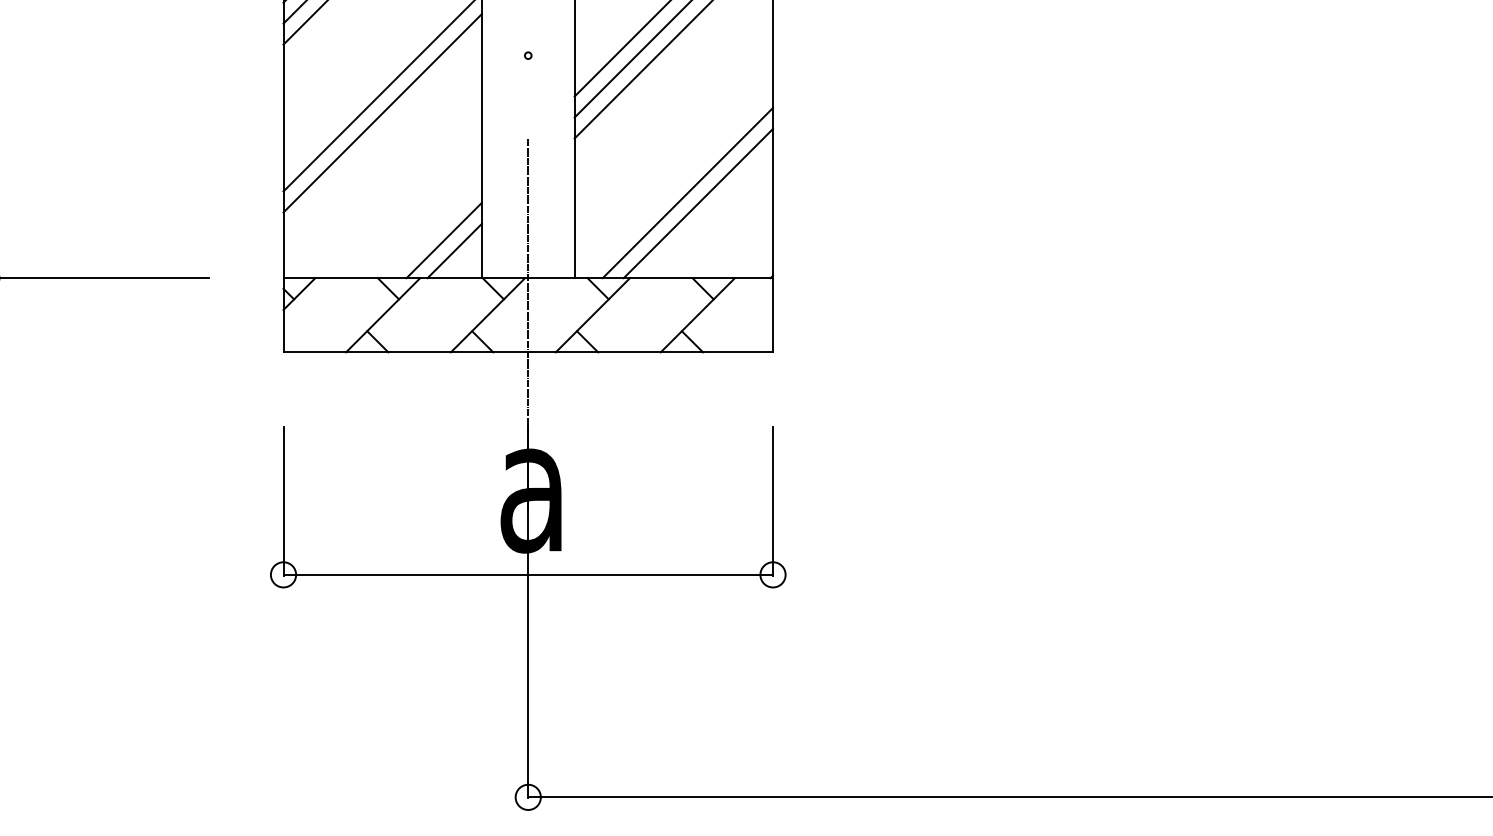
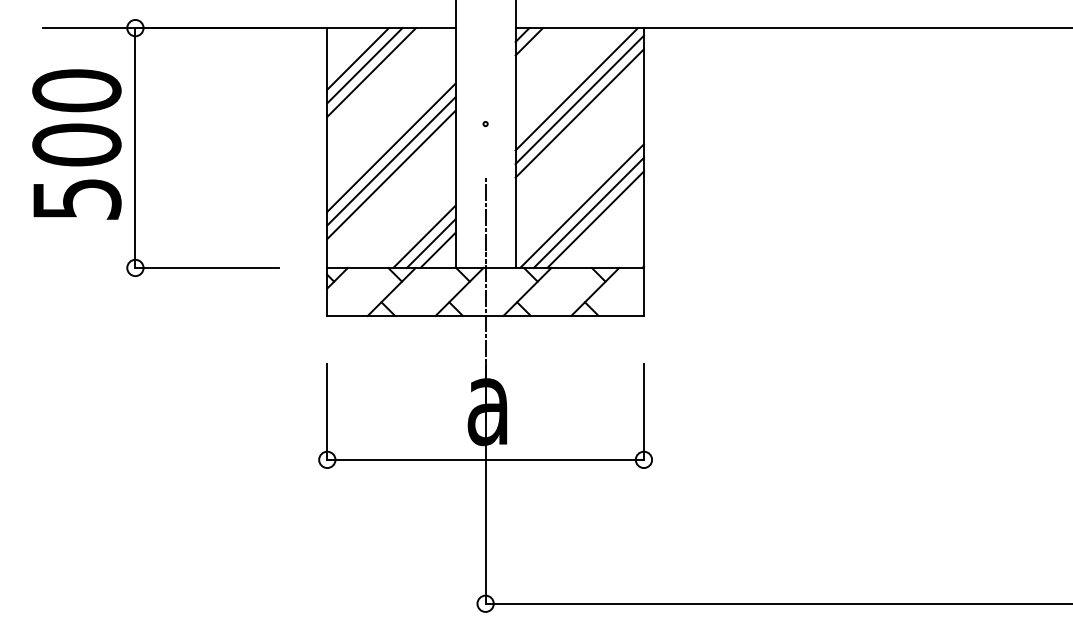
line: (382, 133) -> (391, 174), added
line: (676, 181) -> (581, 205), added
line: (433, 229) -> (424, 236), added

